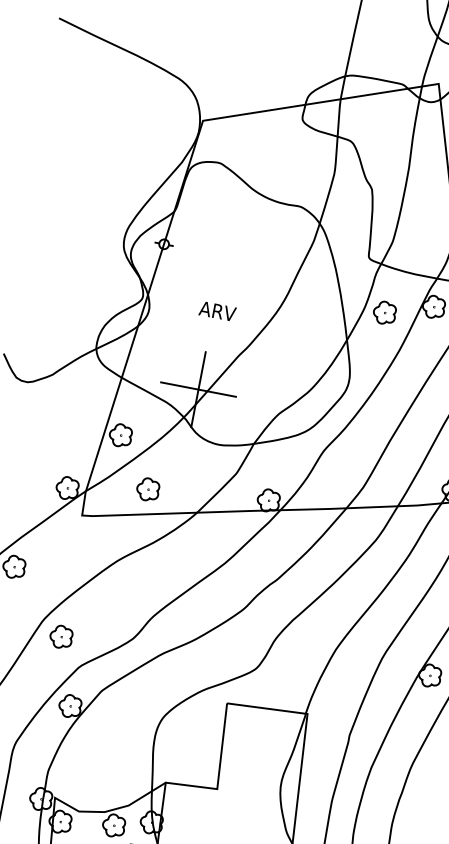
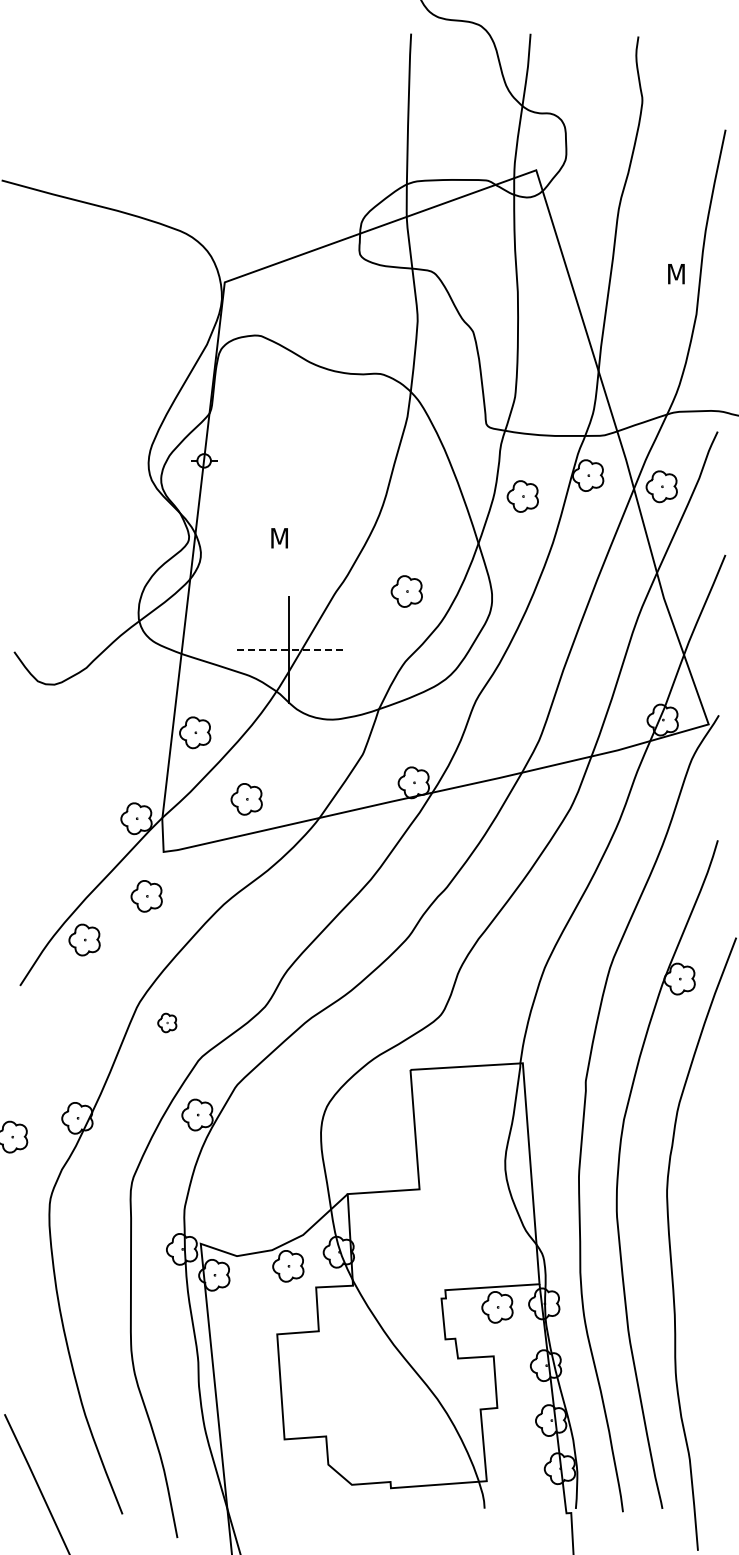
text: (217, 311) -> (294, 538), ARV -> M
part: (289, 364) -> (406, 591), added
line: (198, 389) -> (288, 649), solid -> dashed
part: (63, 544) -> (146, 896), added
part: (61, 636) -> (167, 1022), size x0.6

